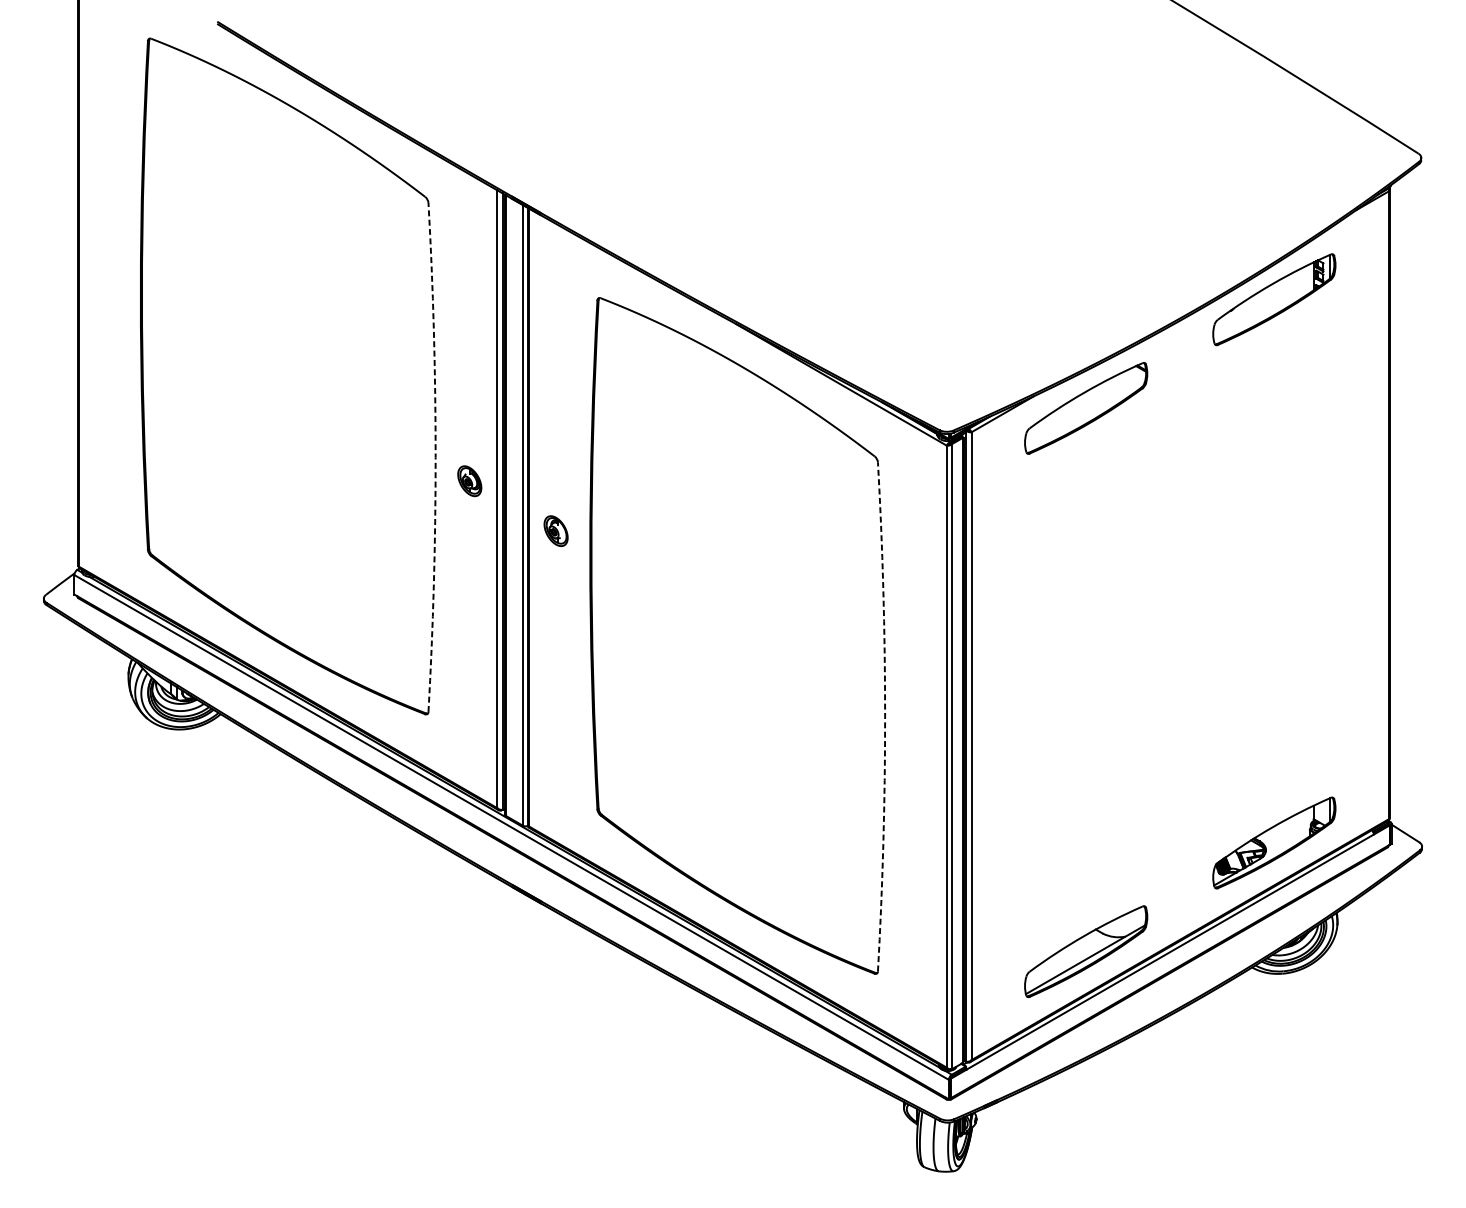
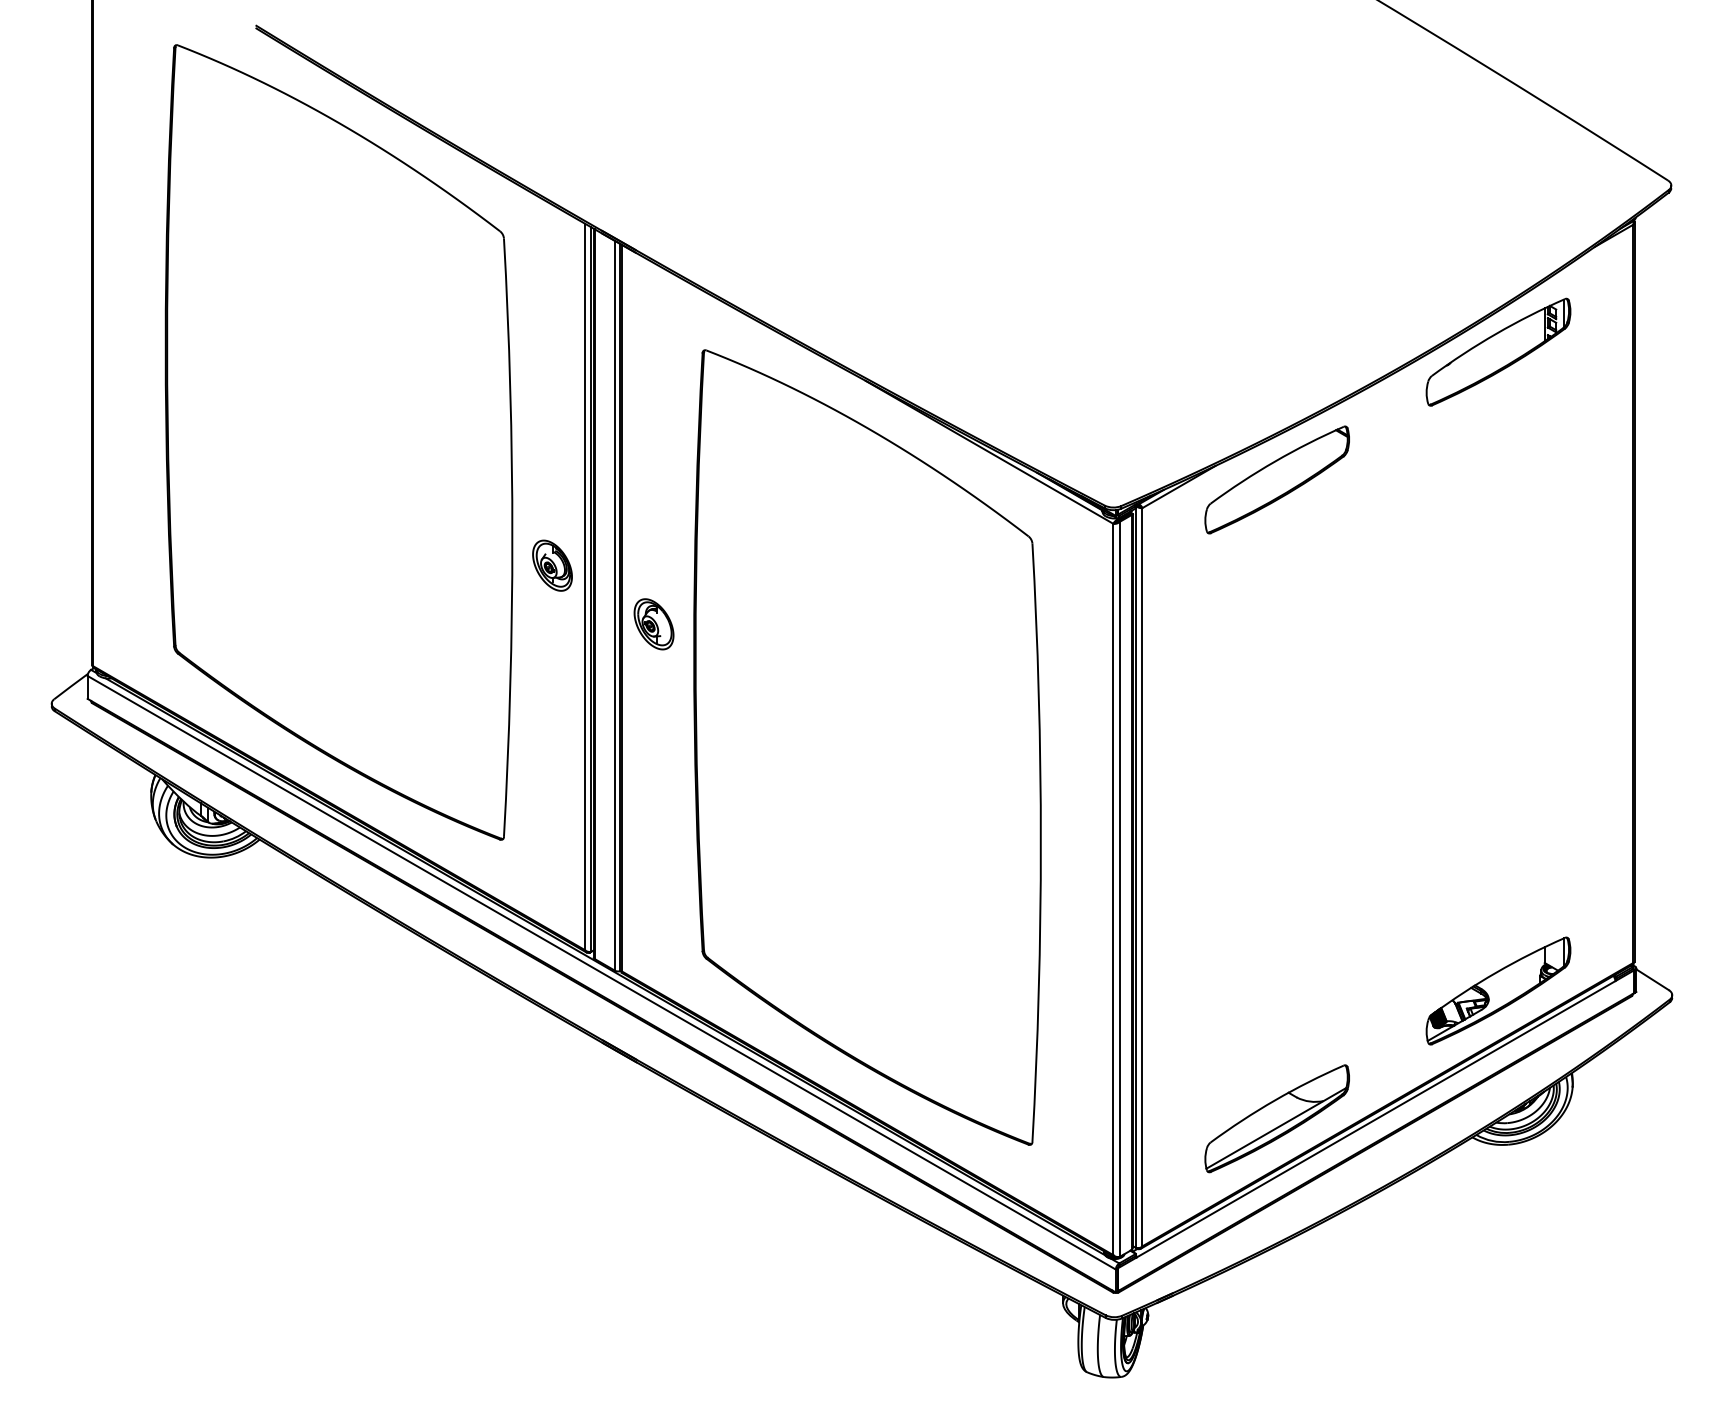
arc: (435, 457) -> (512, 537), dashed -> solid
part: (469, 481) -> (552, 565), size x1.43
part: (555, 531) -> (653, 624), size x1.43
arc: (884, 716) -> (1040, 842), dashed -> solid

